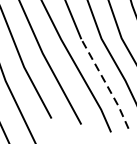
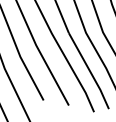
line: (106, 84) -> (90, 71), dashed -> solid

